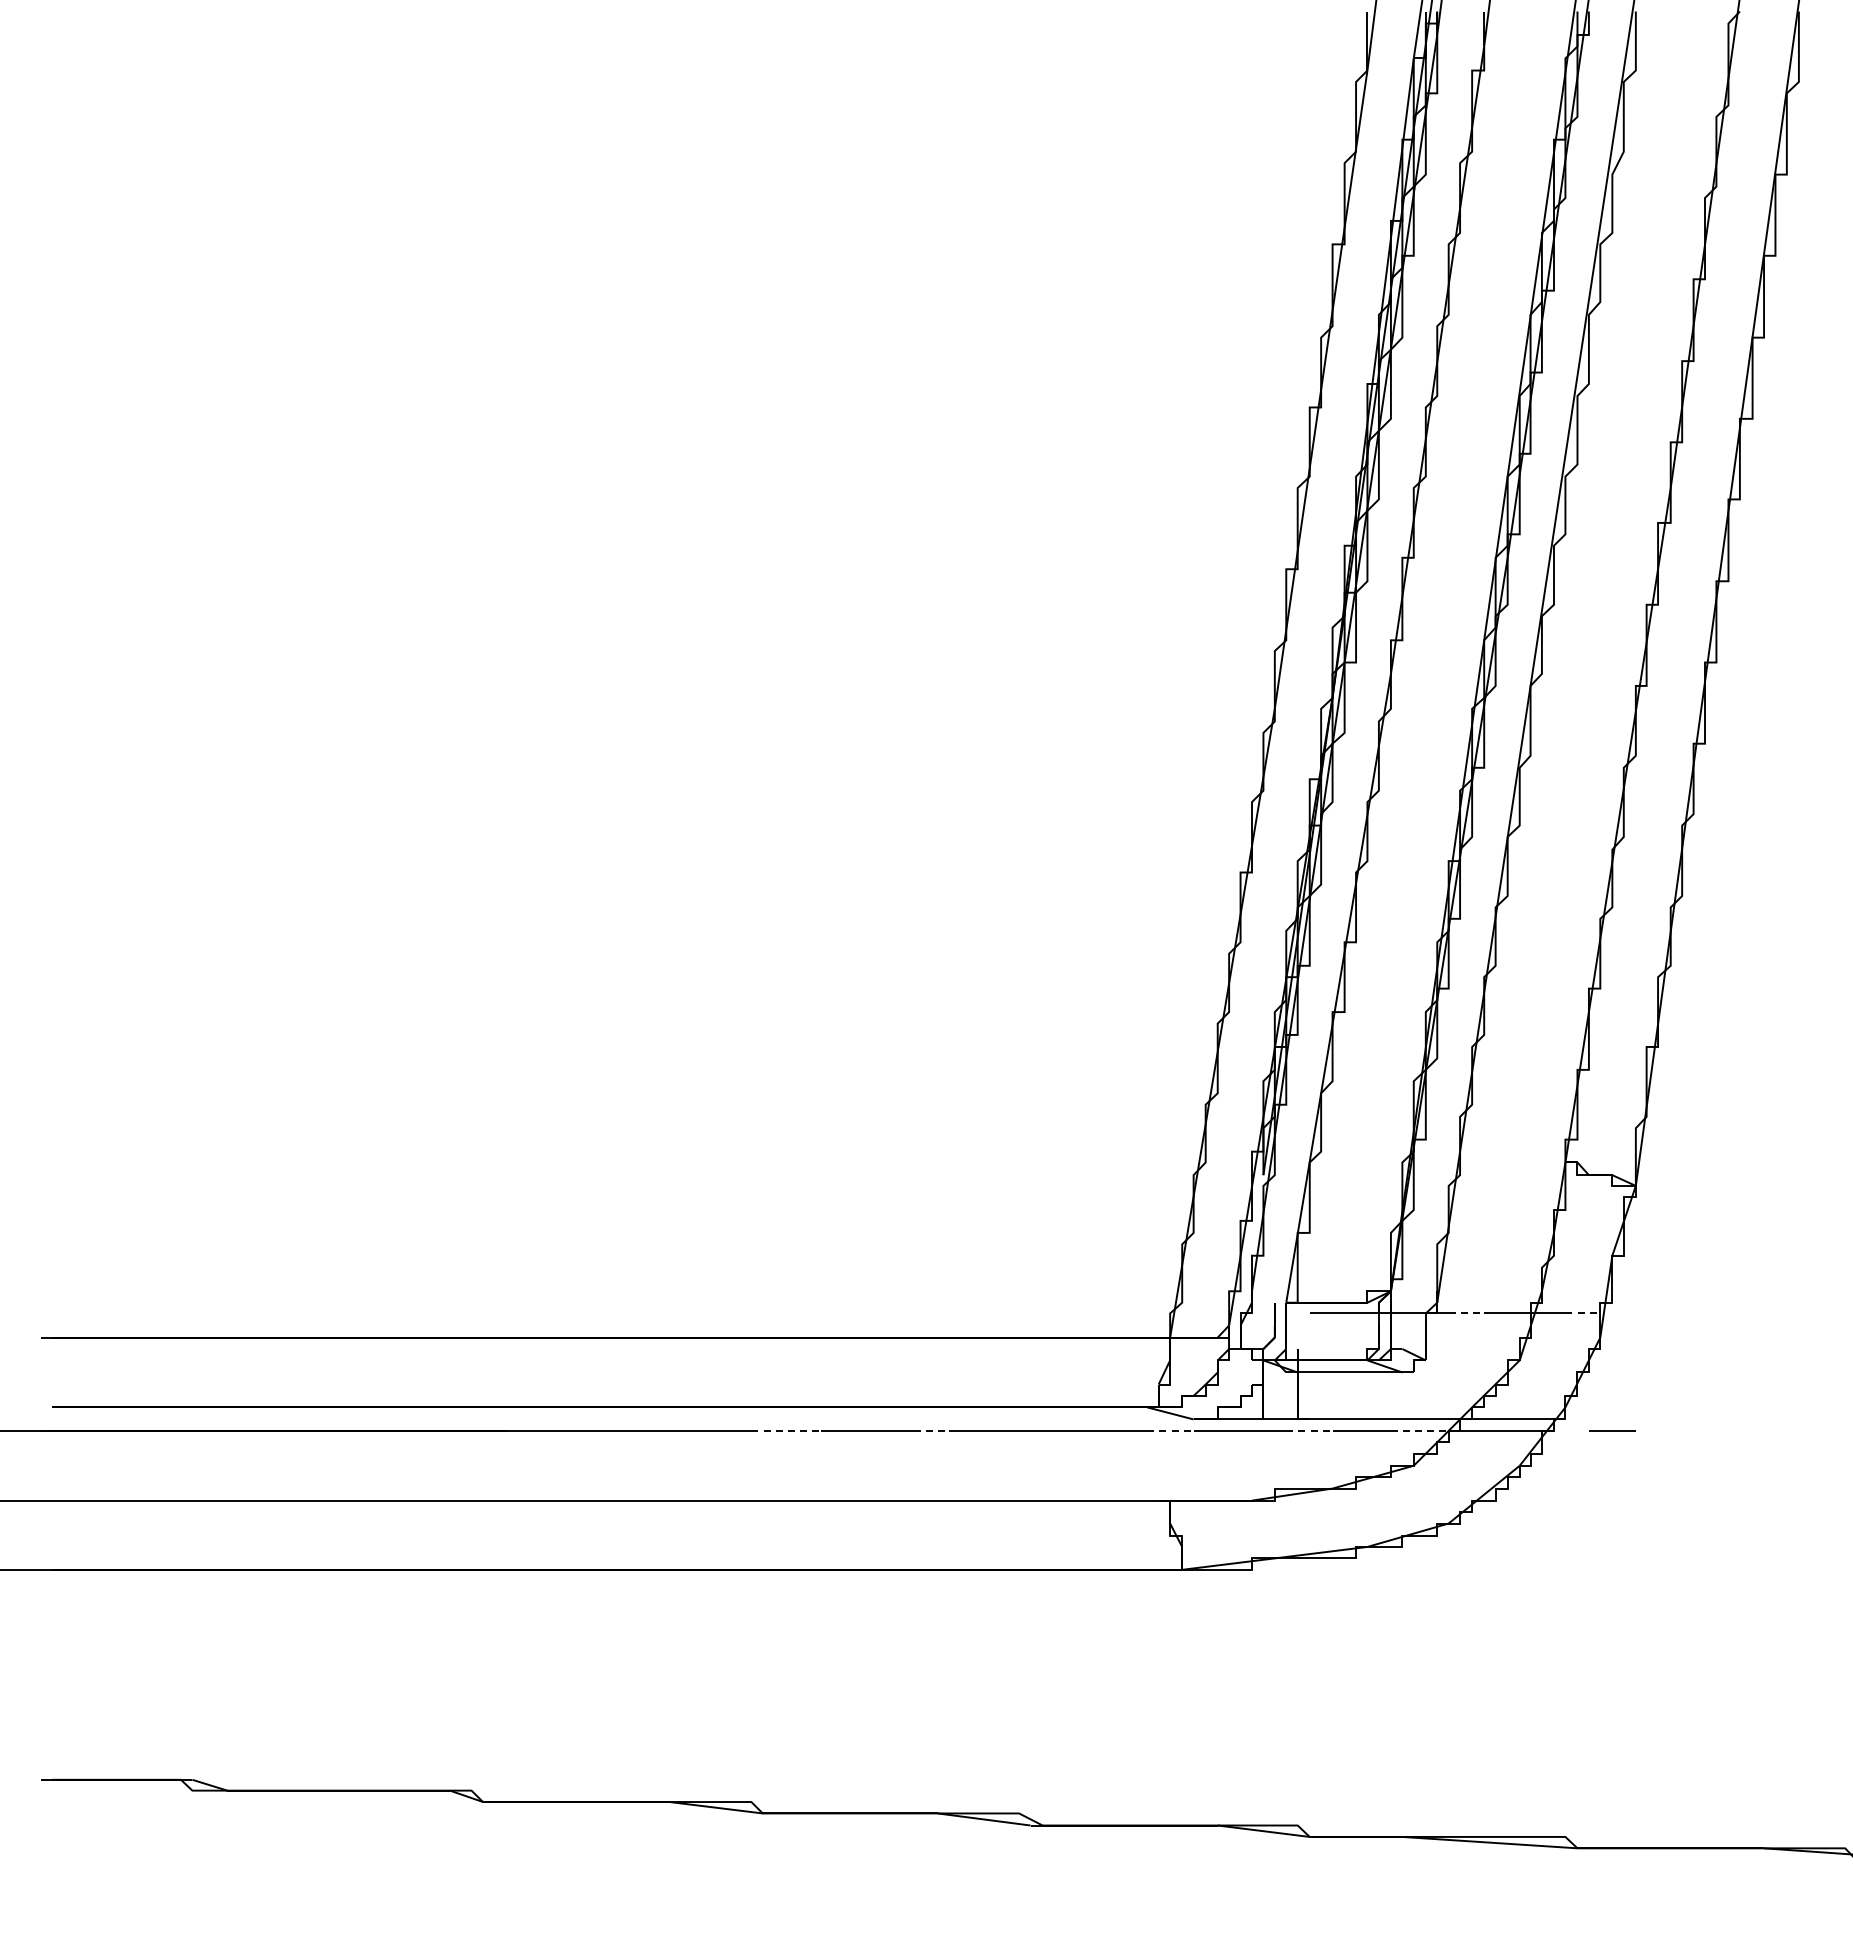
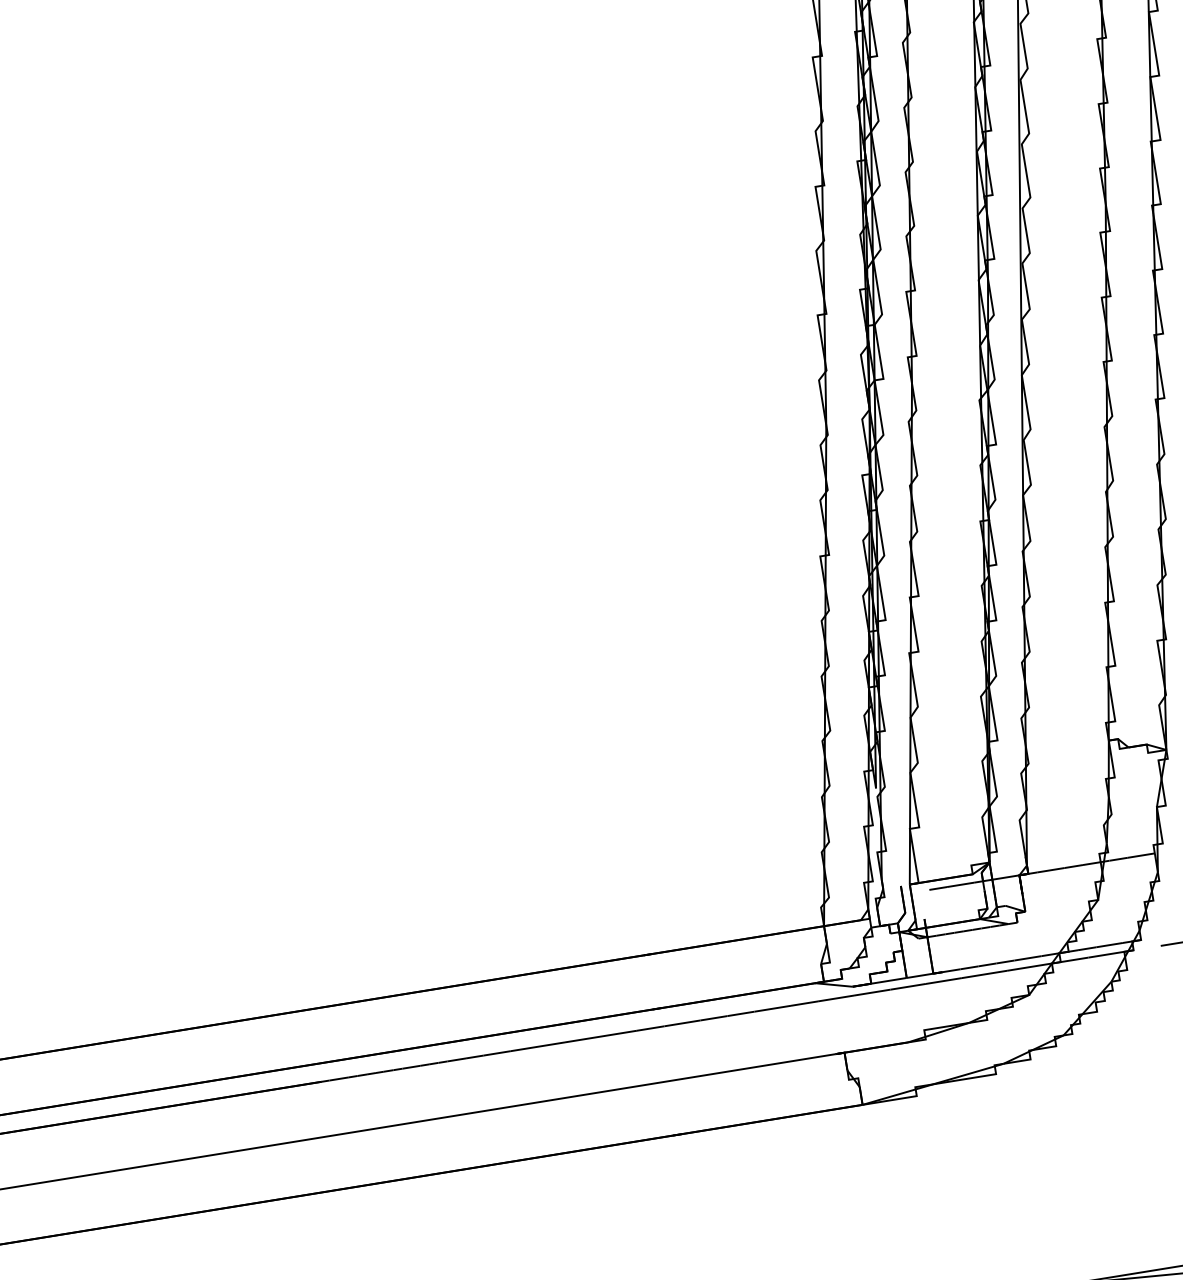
line: (1466, 1313) -> (1051, 870), dashed -> solid
line: (1583, 1313) -> (1141, 855), dashed -> solid
line: (786, 1430) -> (538, 1046), dashed -> solid
line: (931, 1430) -> (650, 1028), dashed -> solid
line: (1170, 1430) -> (836, 998), dashed -> solid
line: (1309, 1430) -> (943, 980), dashed -> solid
line: (1419, 1430) -> (1029, 966), dashed -> solid

